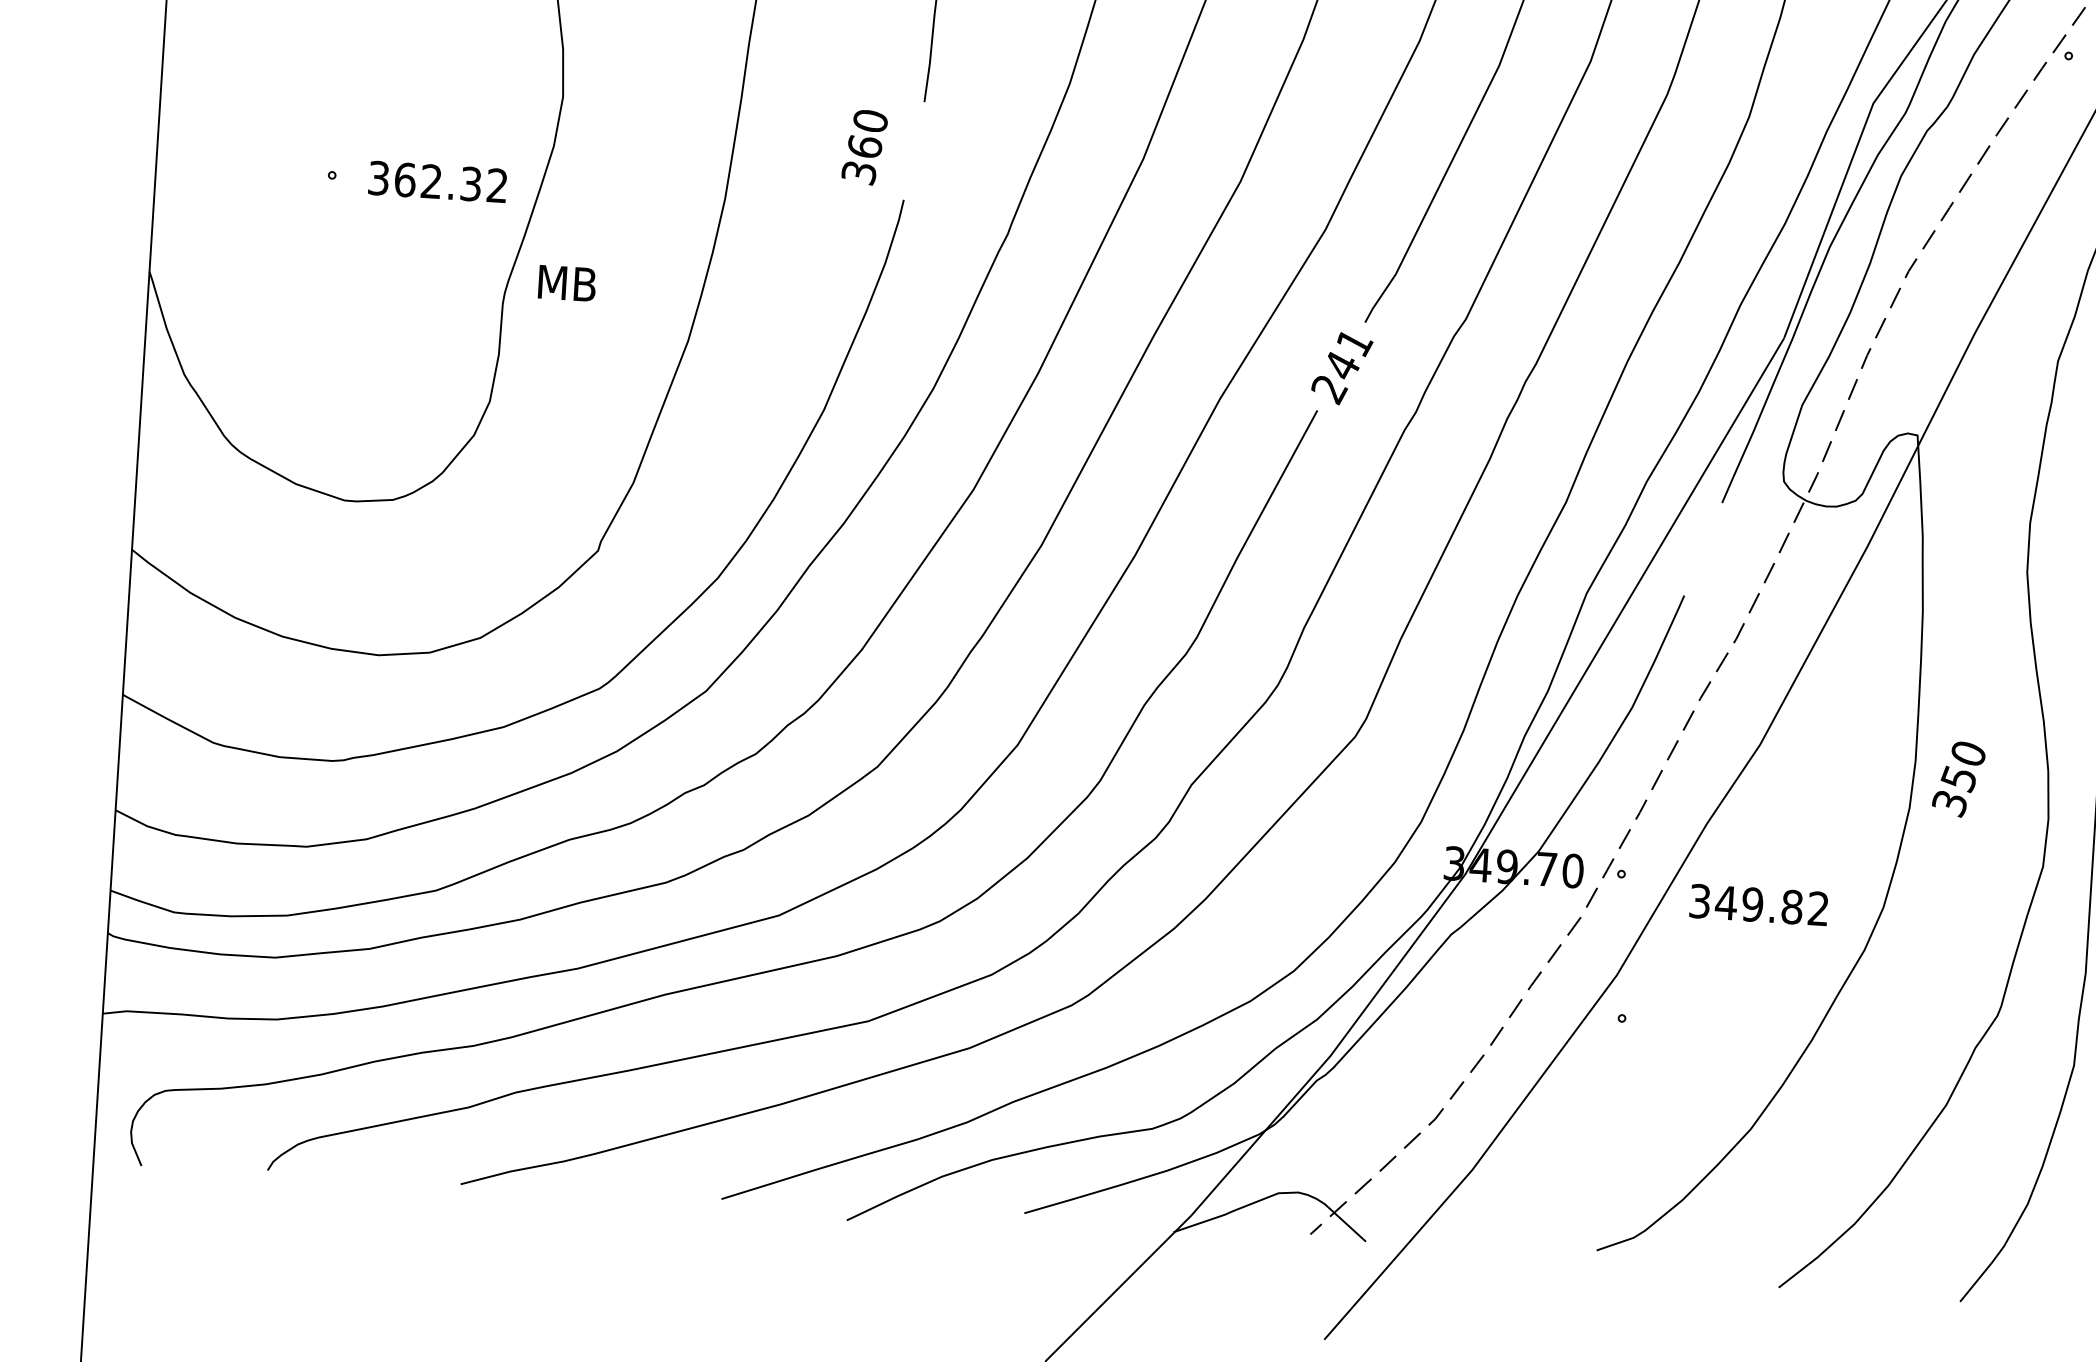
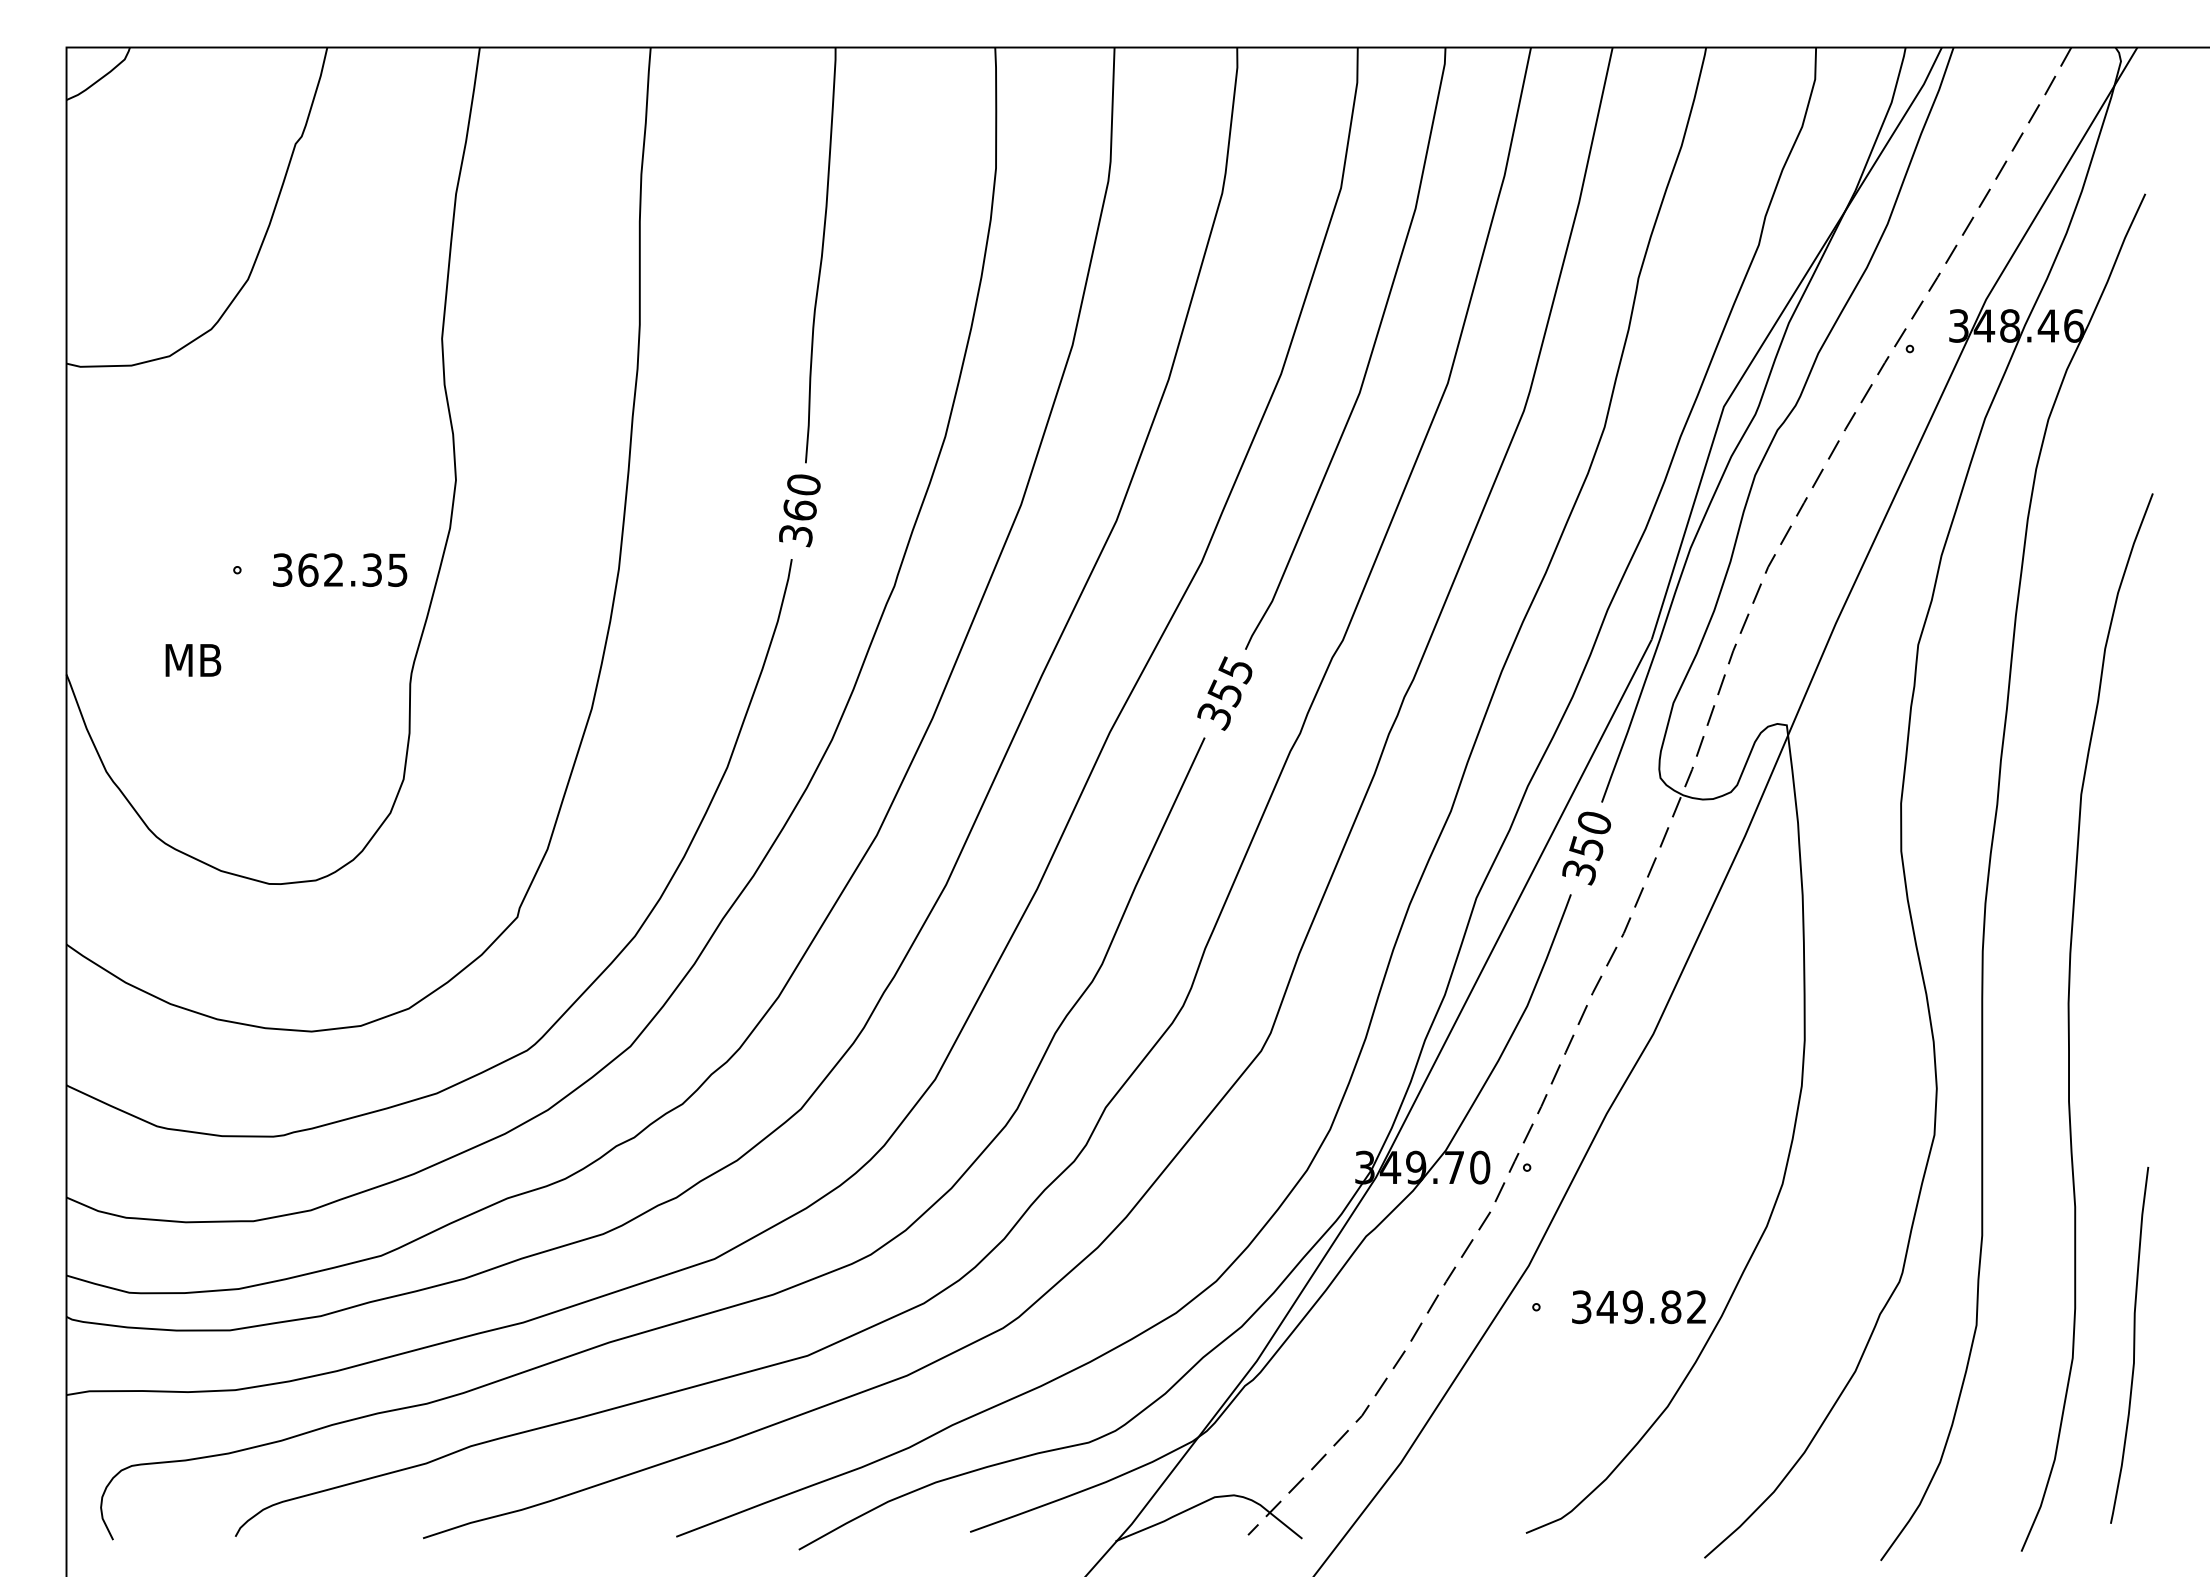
text: (864, 147) -> (799, 510), moved
text: (497, 185) -> (397, 569), 362.32 -> 362.35
text: (567, 283) -> (193, 660), moved
text: (1341, 366) -> (1225, 693), 241 -> 355
text: (1958, 779) -> (1586, 848), moved
text: (1758, 905) -> (1638, 1307), moved

